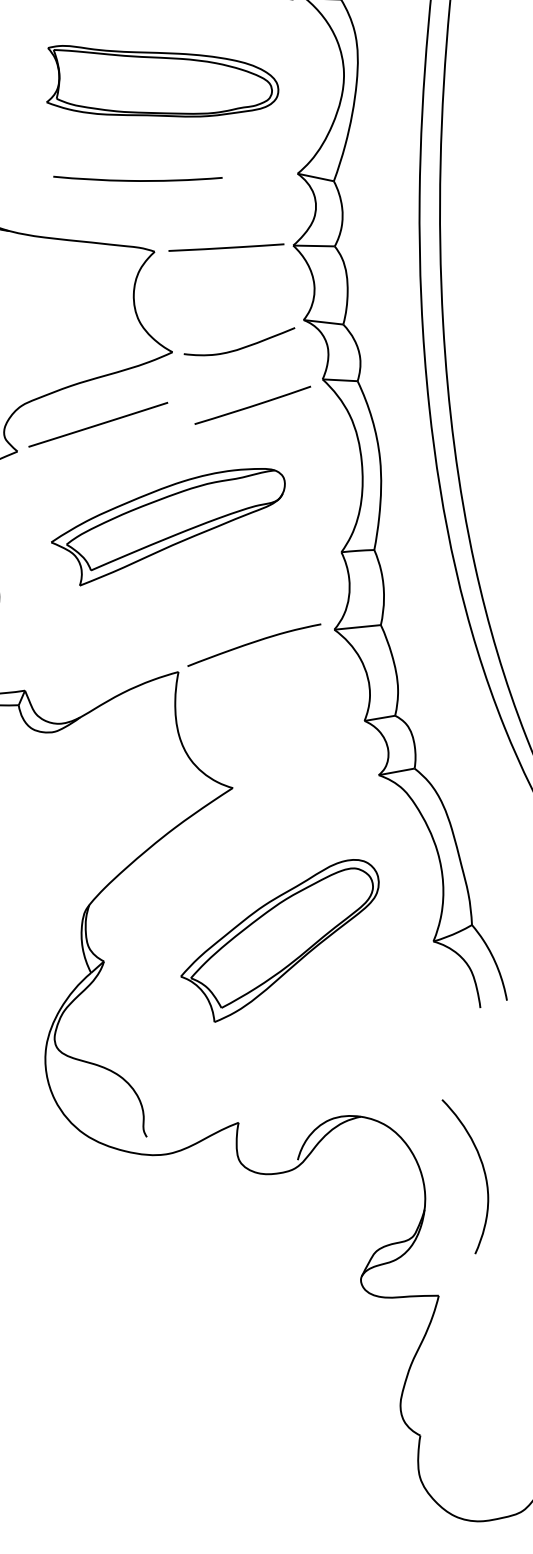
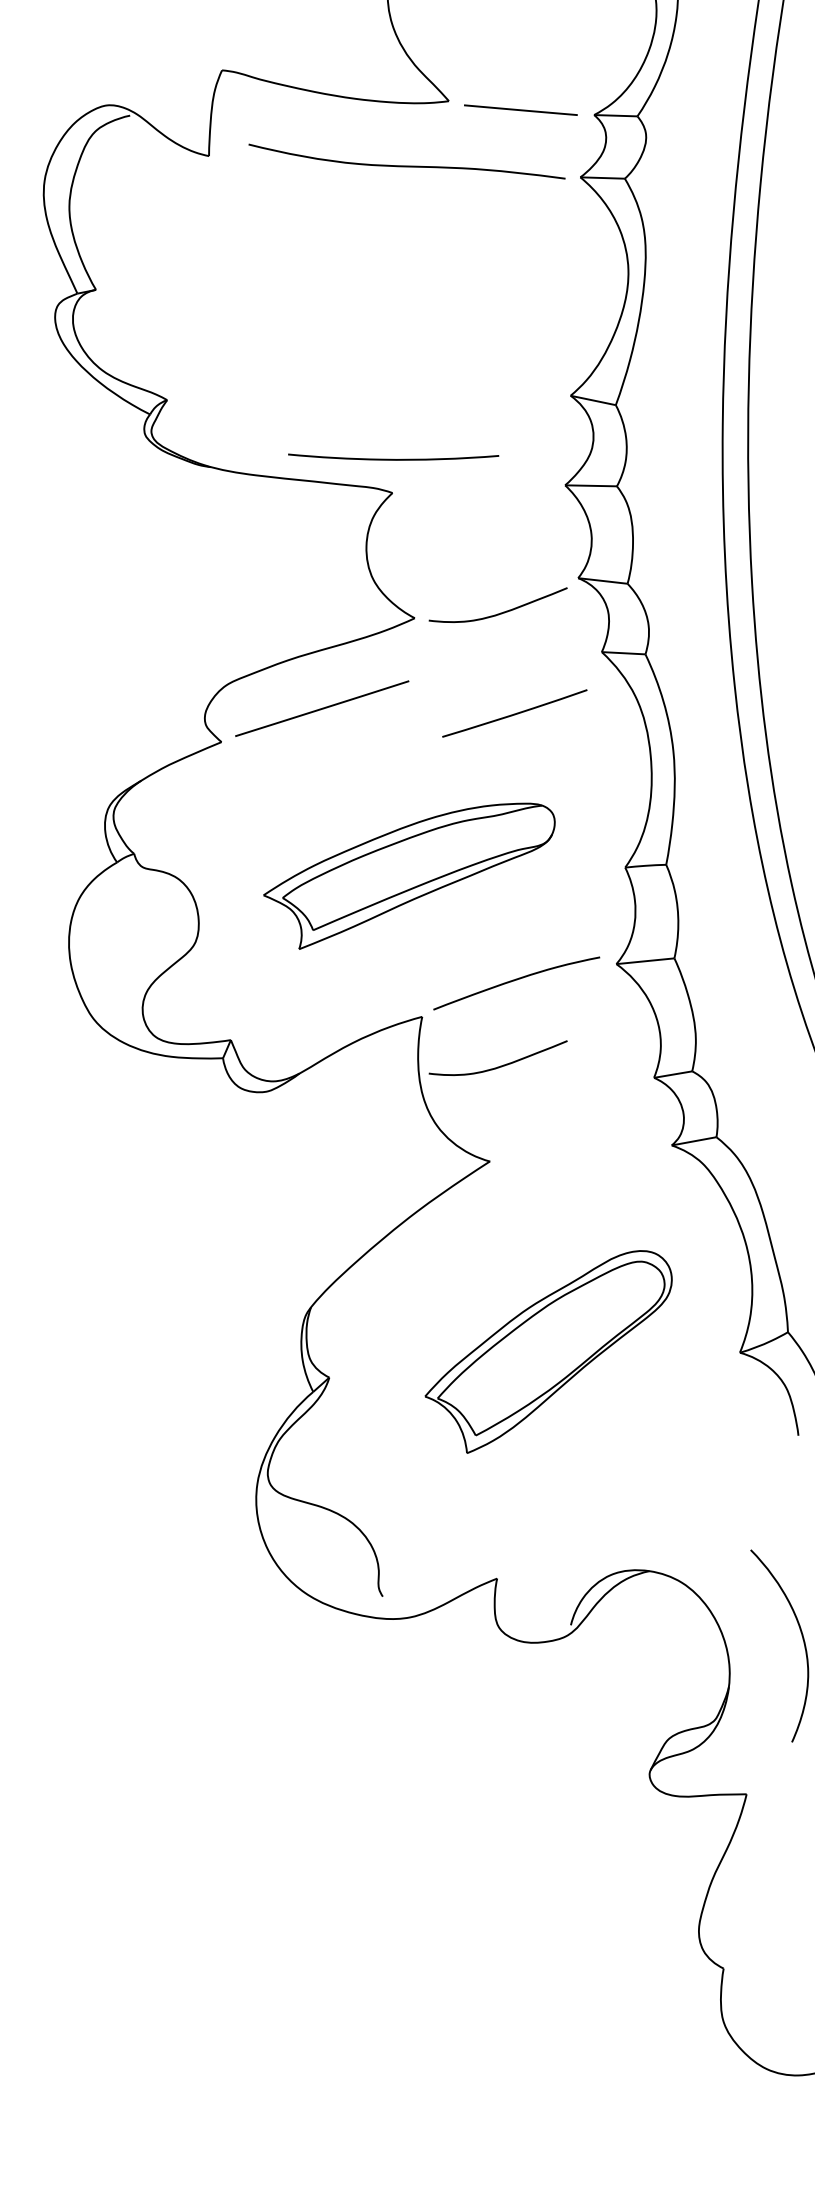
part: (162, 81) -> (402, 280), removed
curve: (137, 179) -> (393, 458), moved
line: (226, 247) -> (481, 487), removed
line: (252, 405) -> (514, 713), moved
part: (168, 526) -> (409, 875), moved
curve: (241, 711) -> (500, 1065), added

